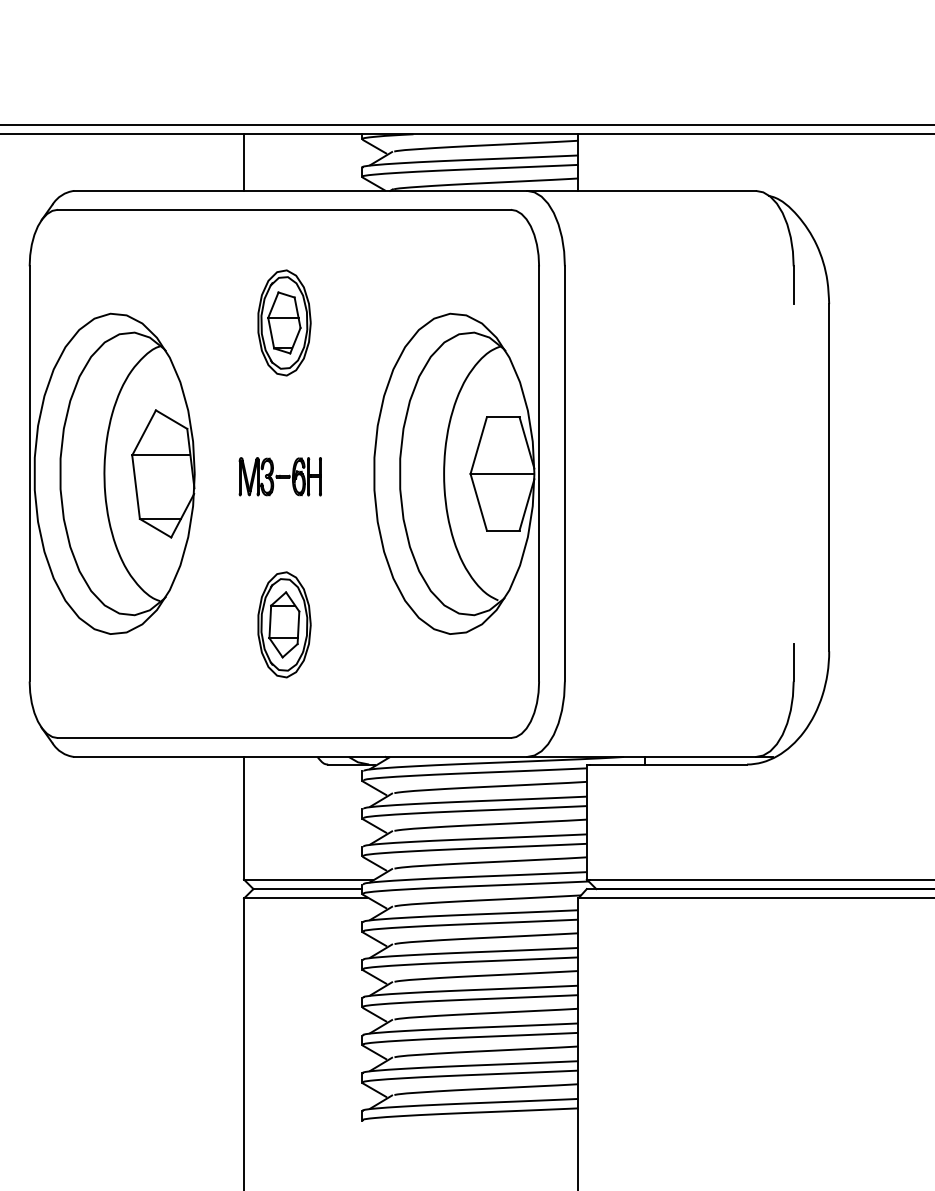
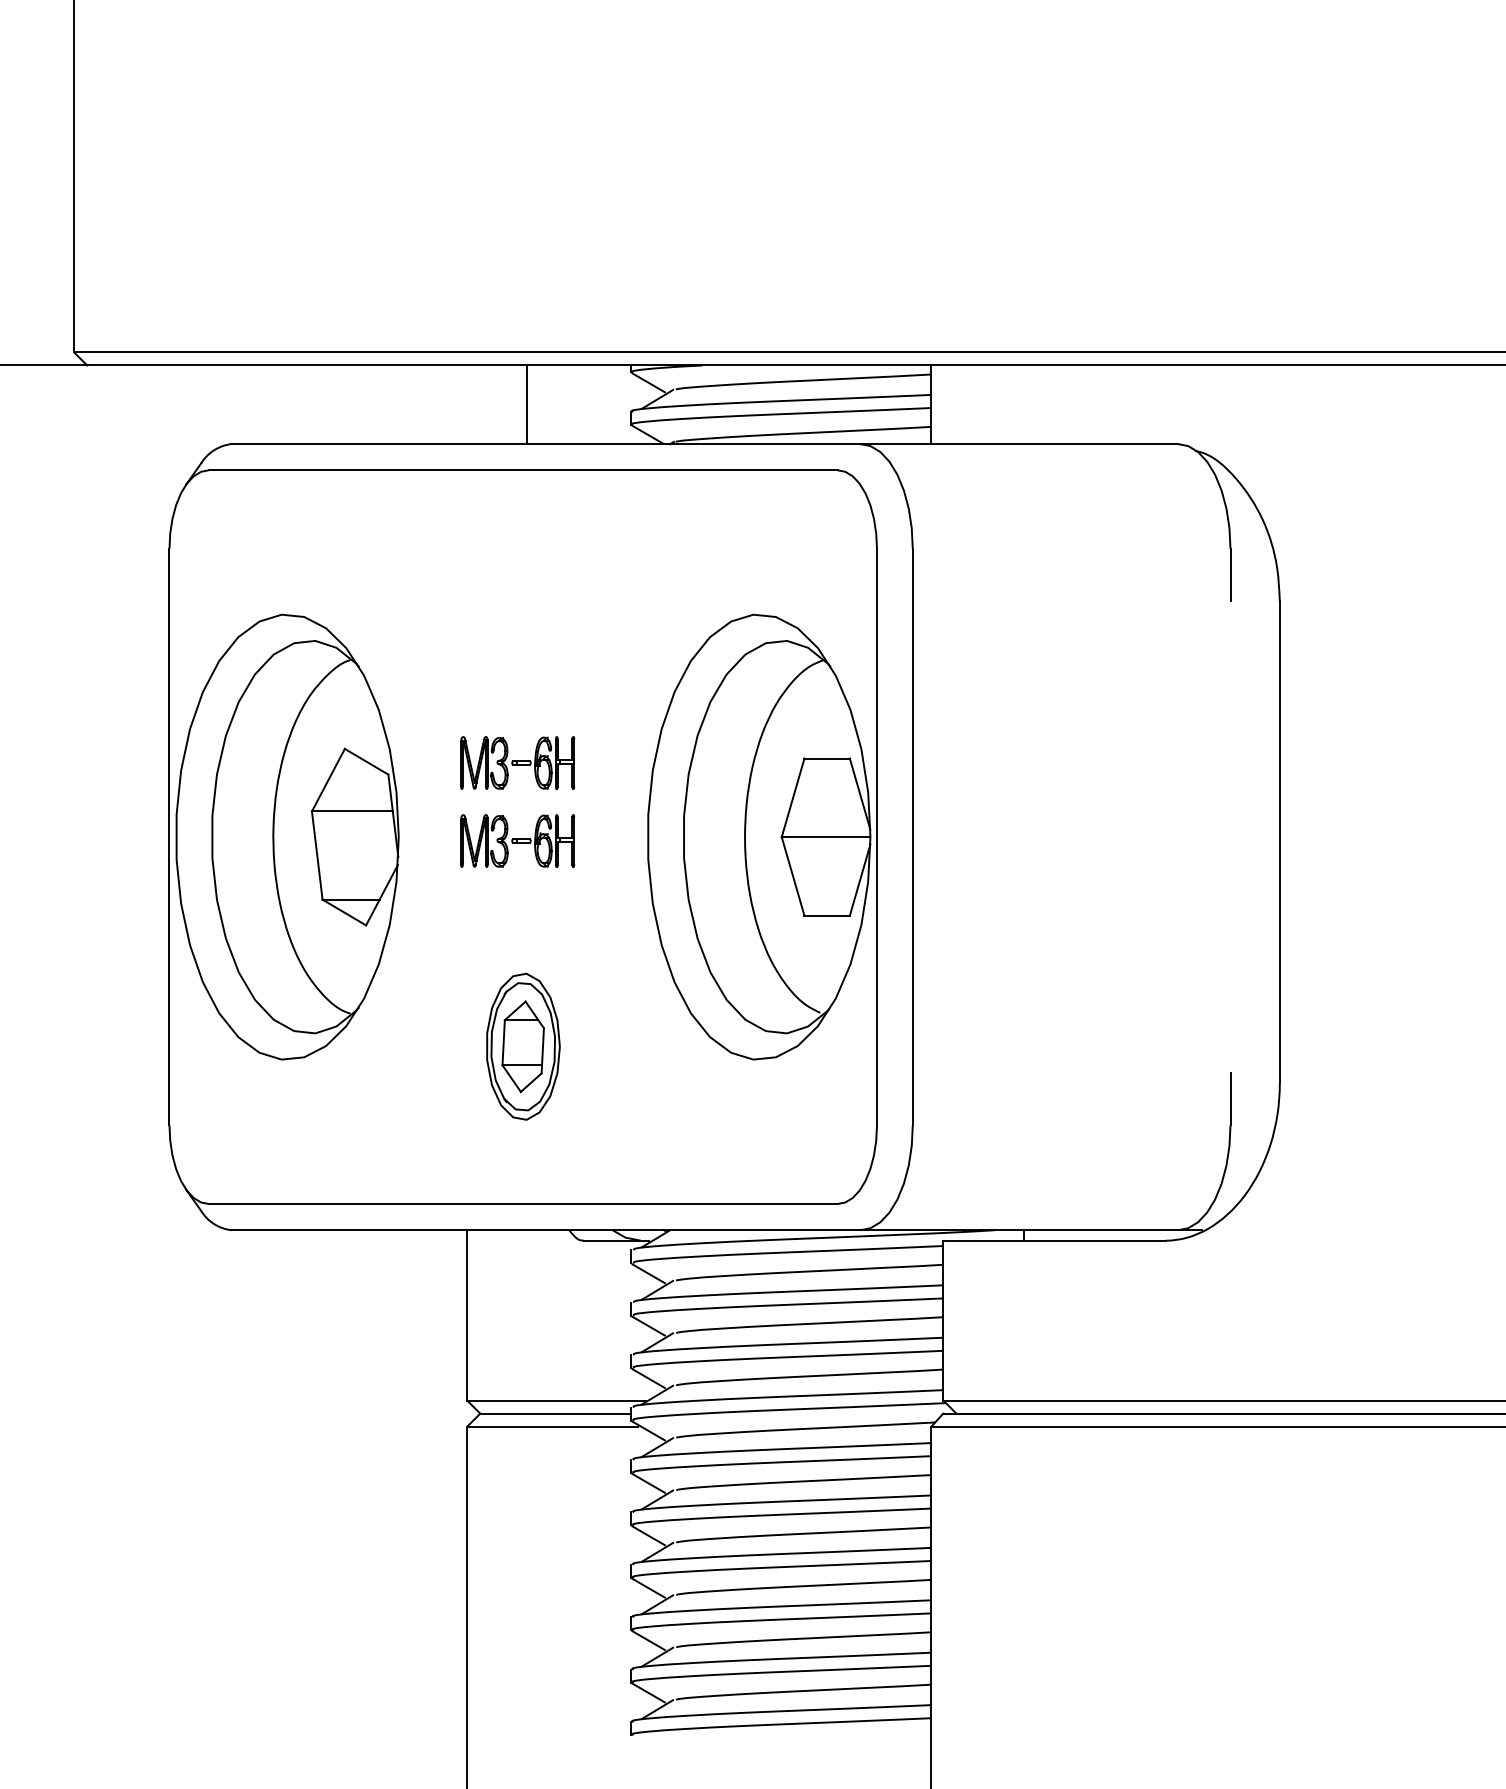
line: (244, 162) -> (527, 404), moved
part: (284, 322) -> (523, 627), removed
part: (280, 420) -> (517, 762), added

